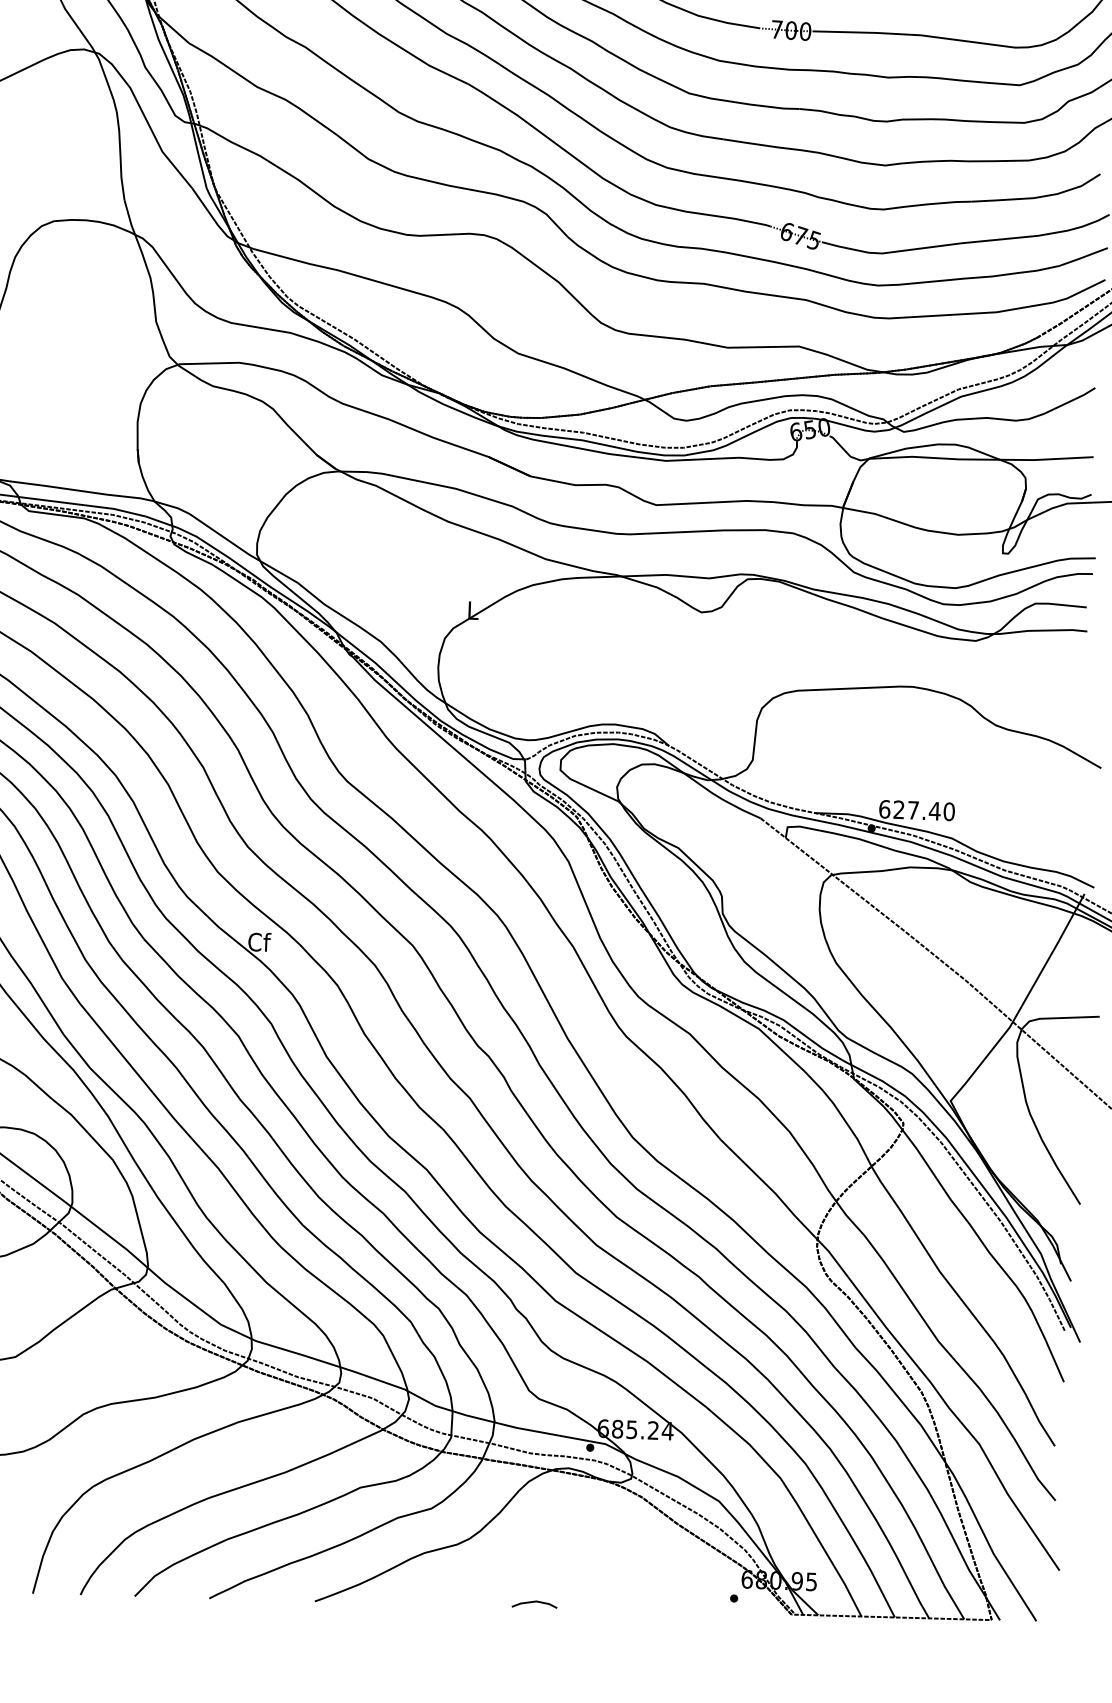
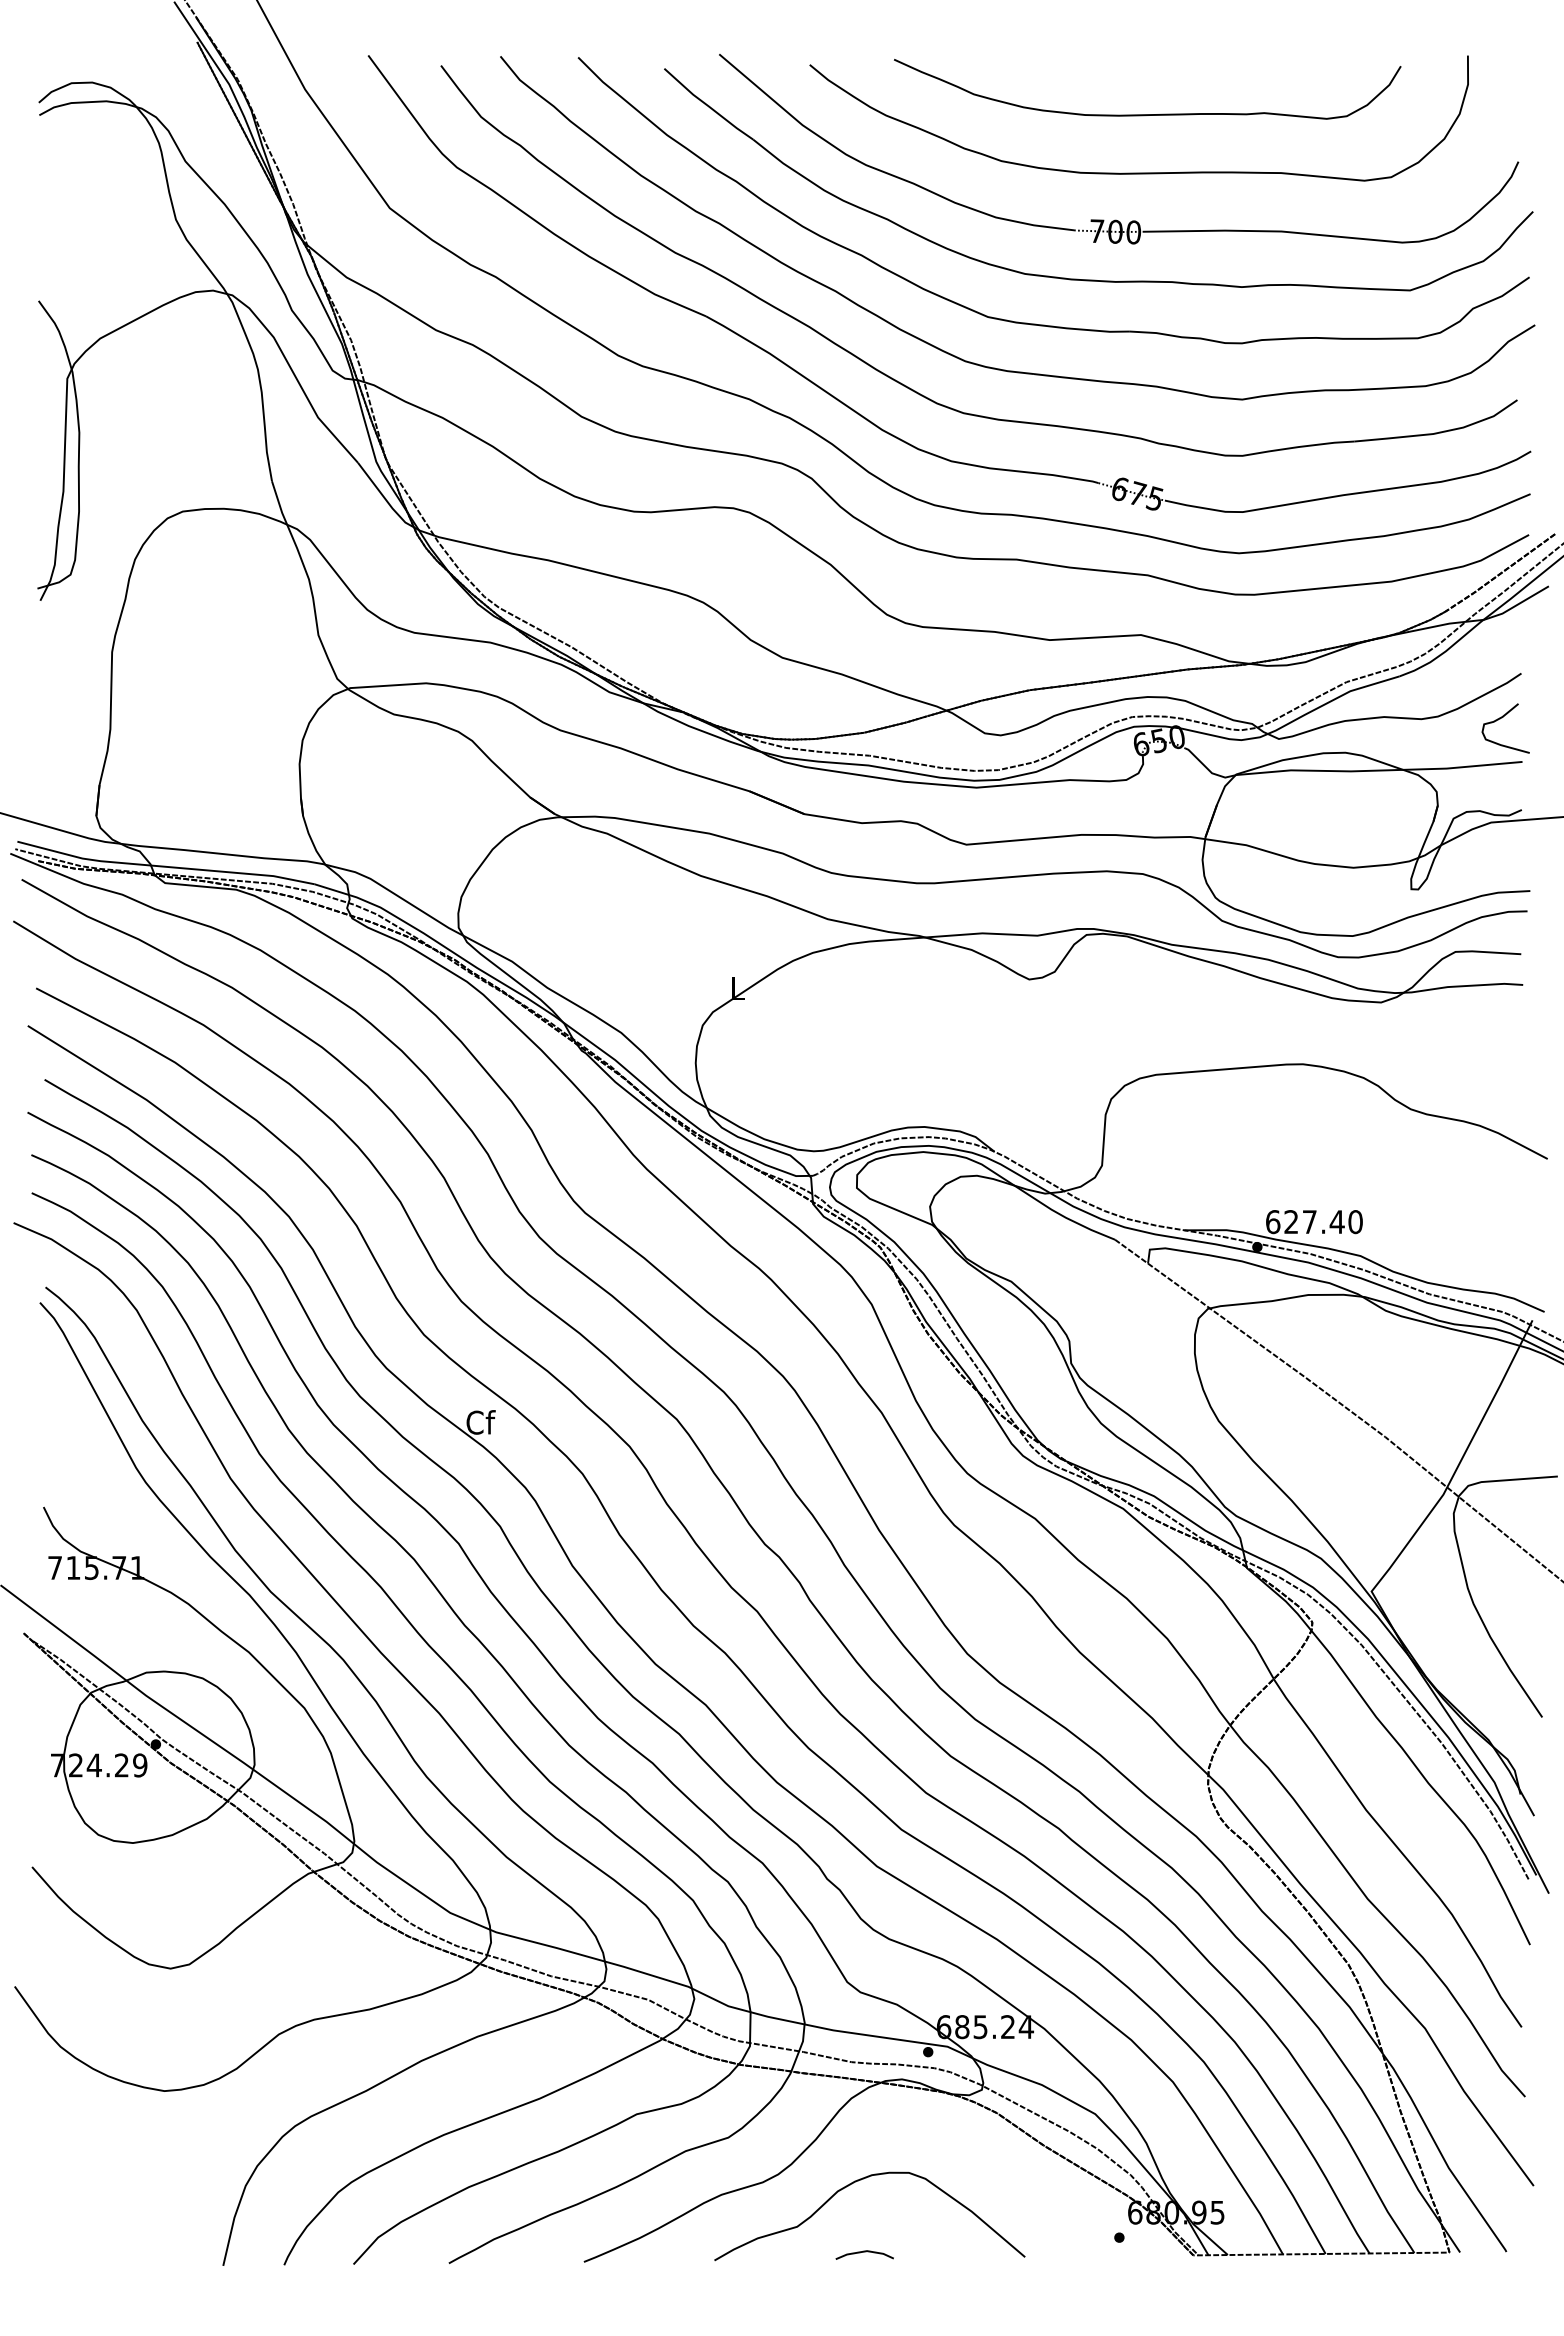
curve: (1077, 423) -> (1500, 719), added
curve: (527, 1548) -> (852, 2184), added

